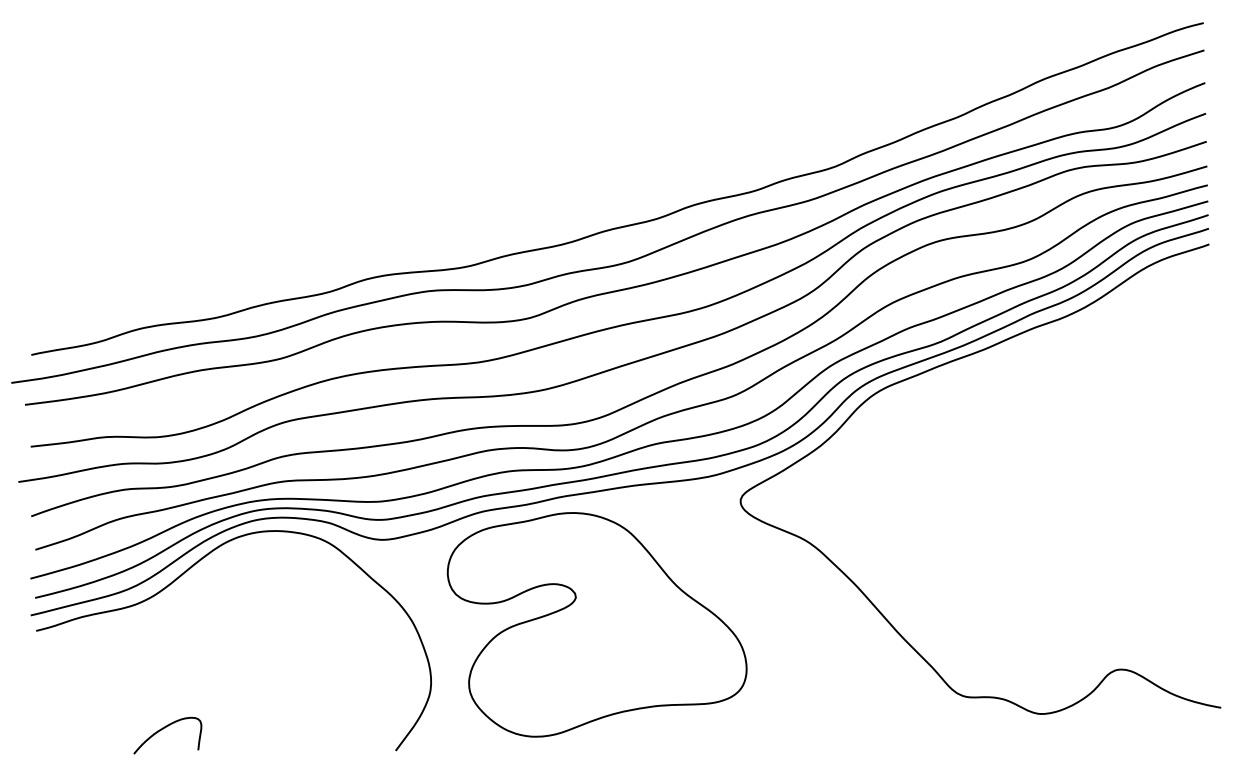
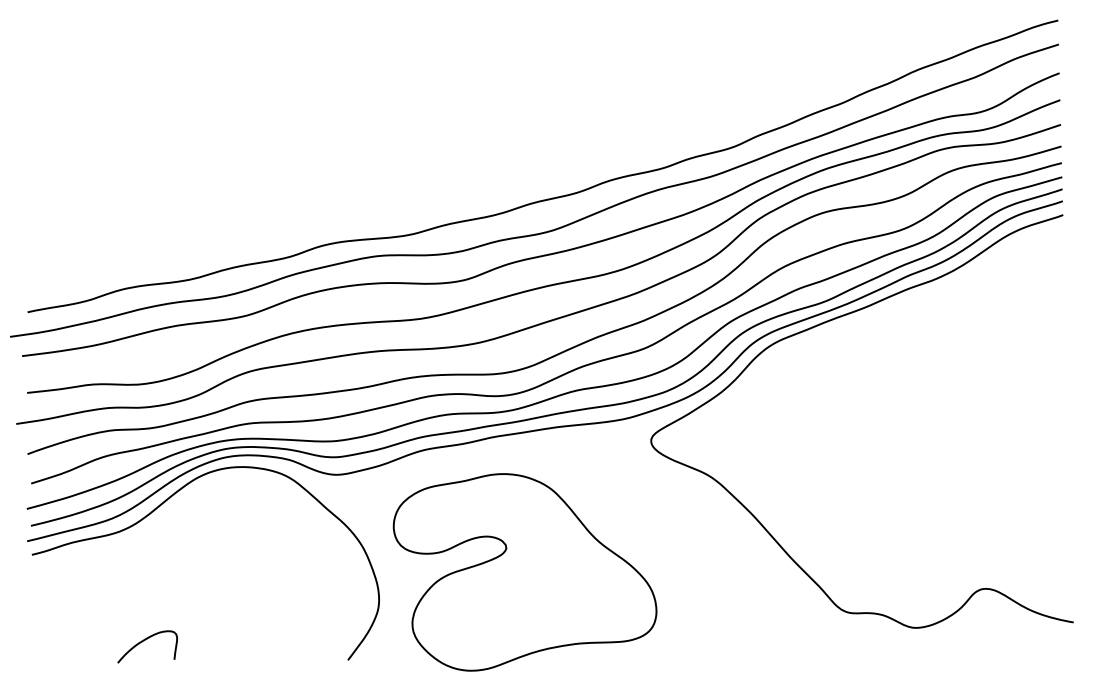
part: (596, 624) -> (524, 572), moved

